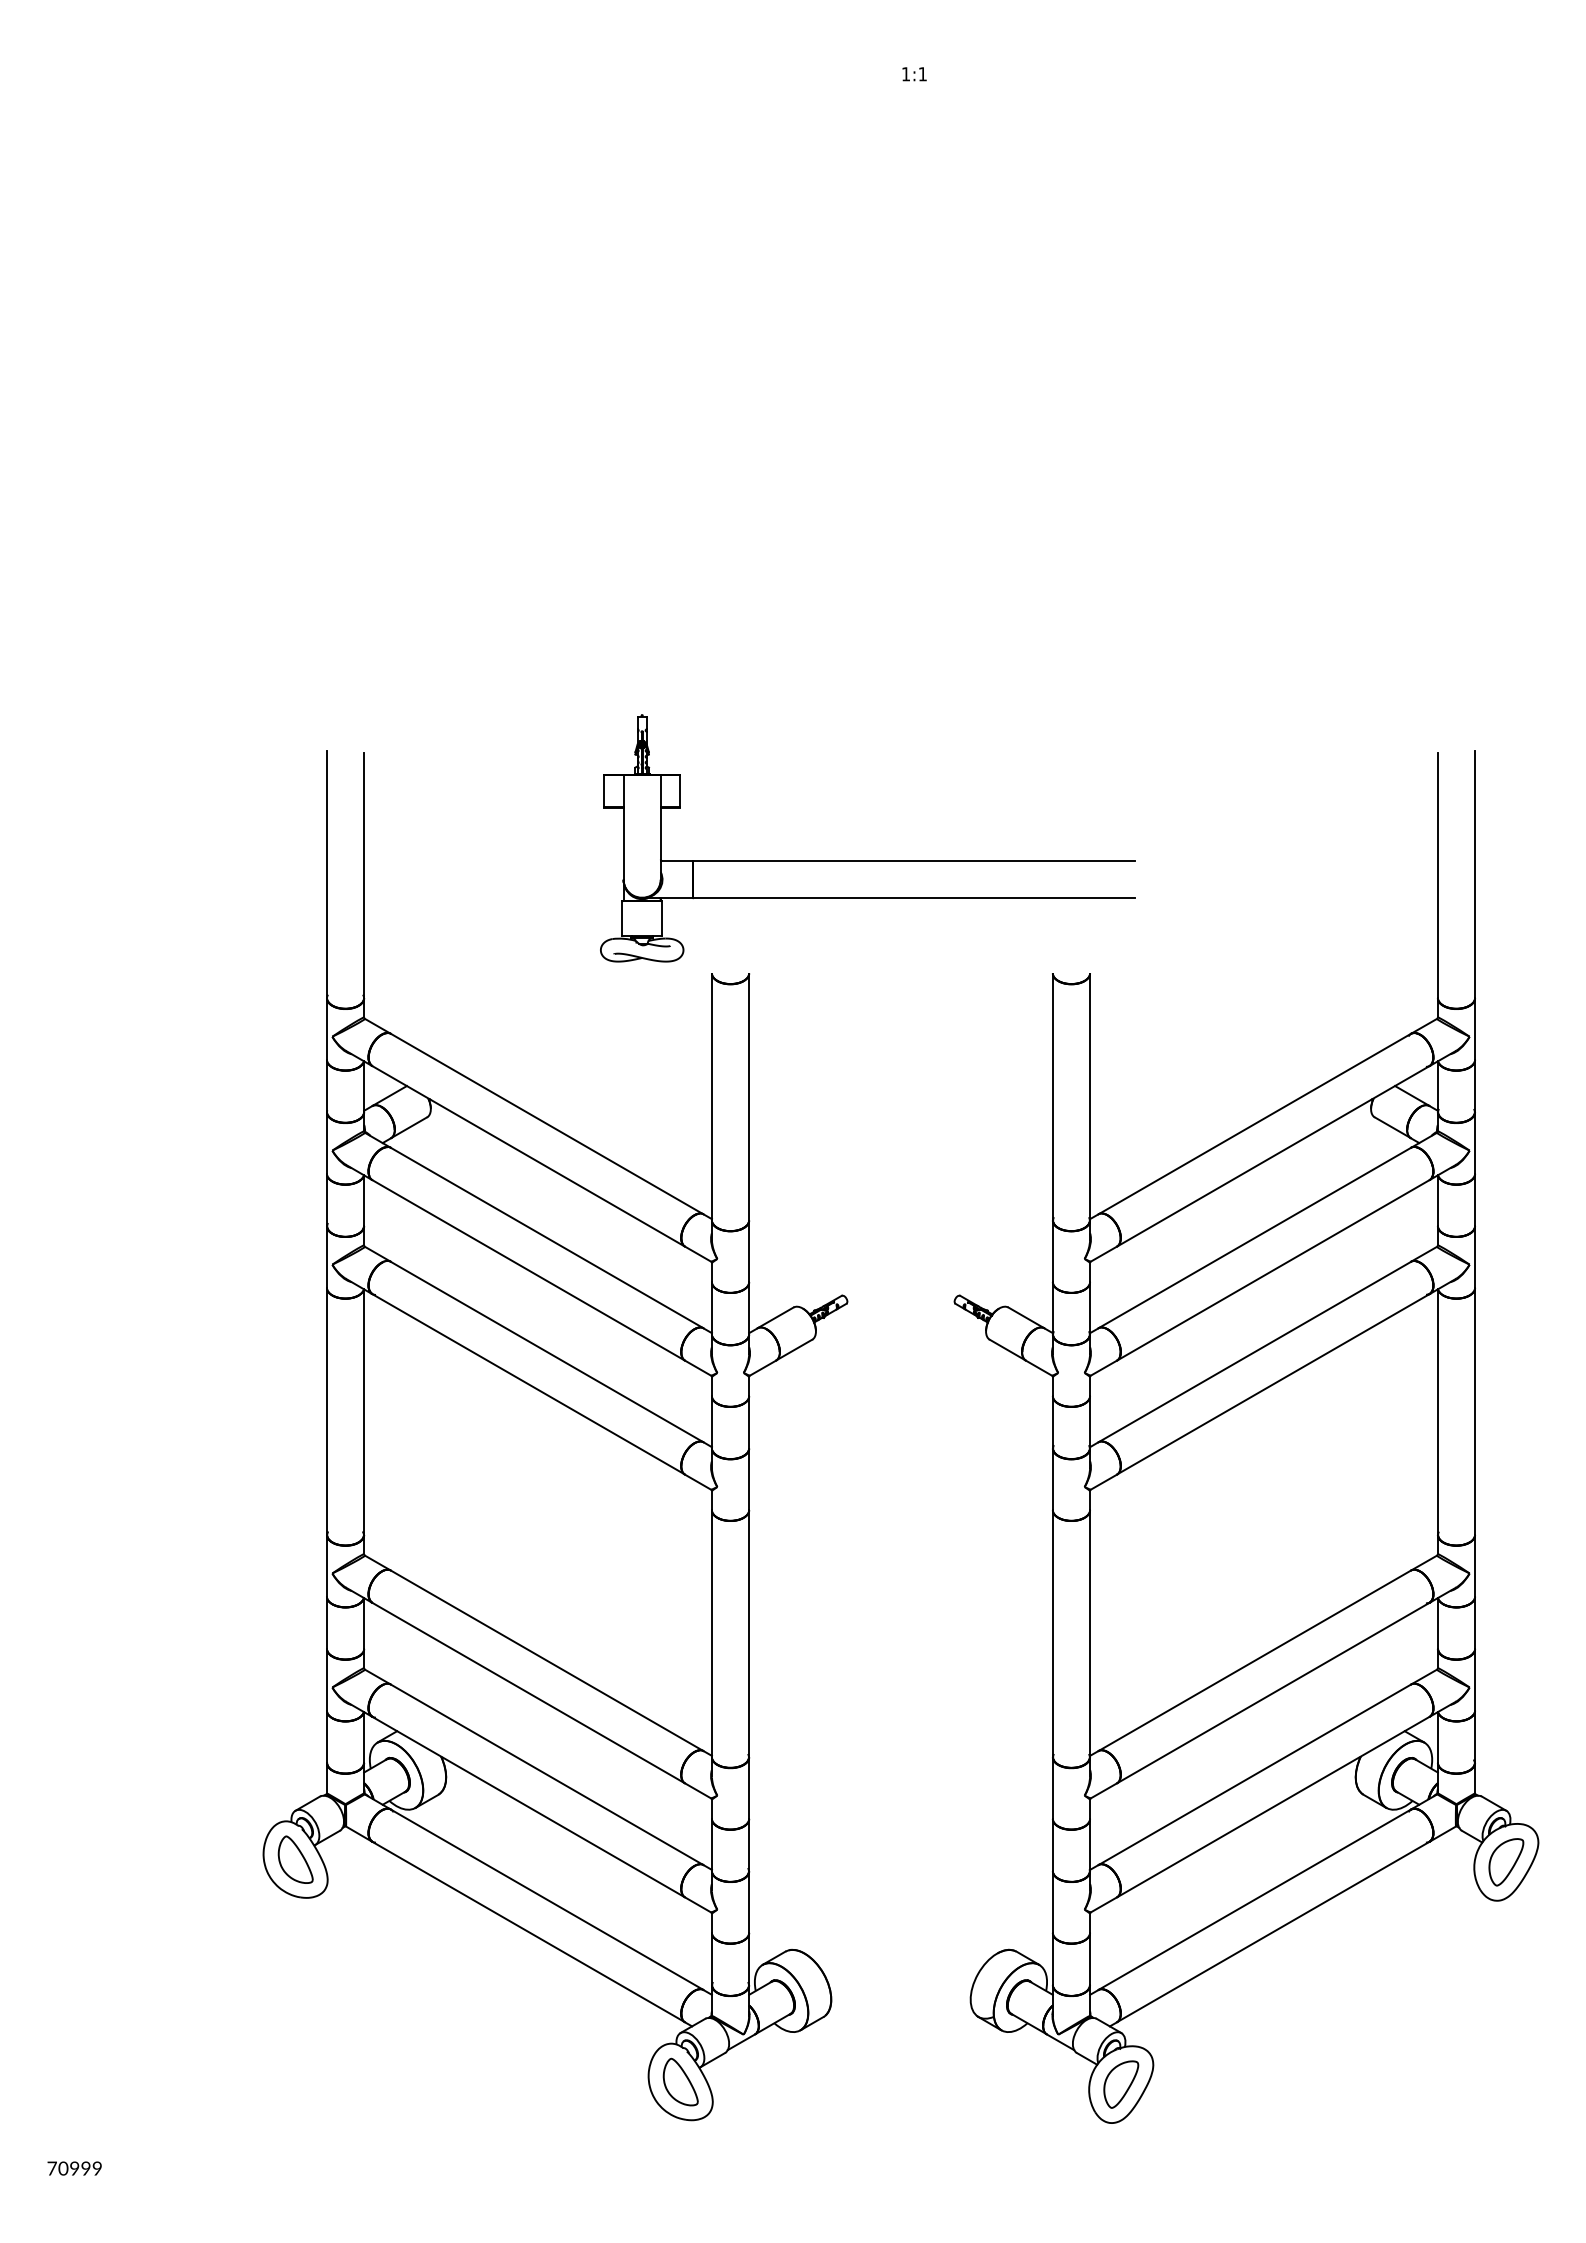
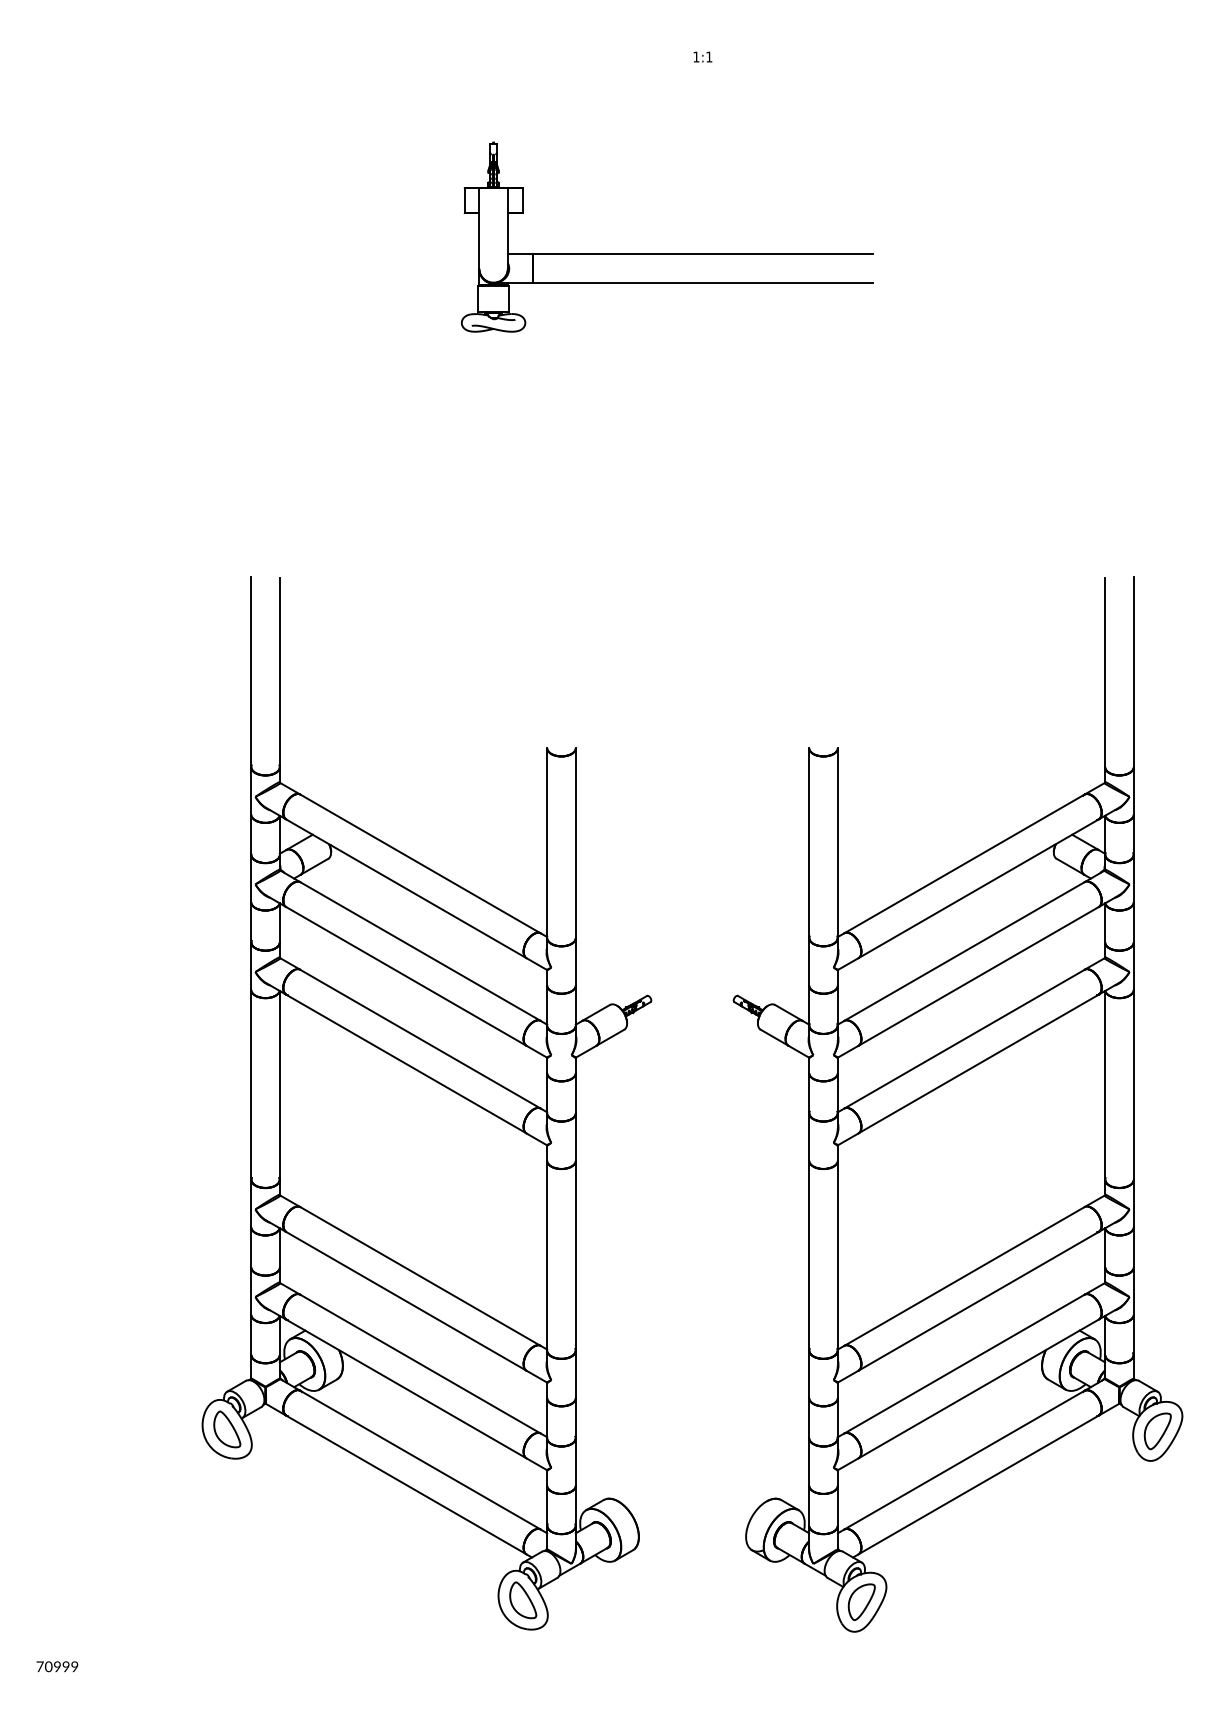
part: (867, 860) -> (666, 254), moved

